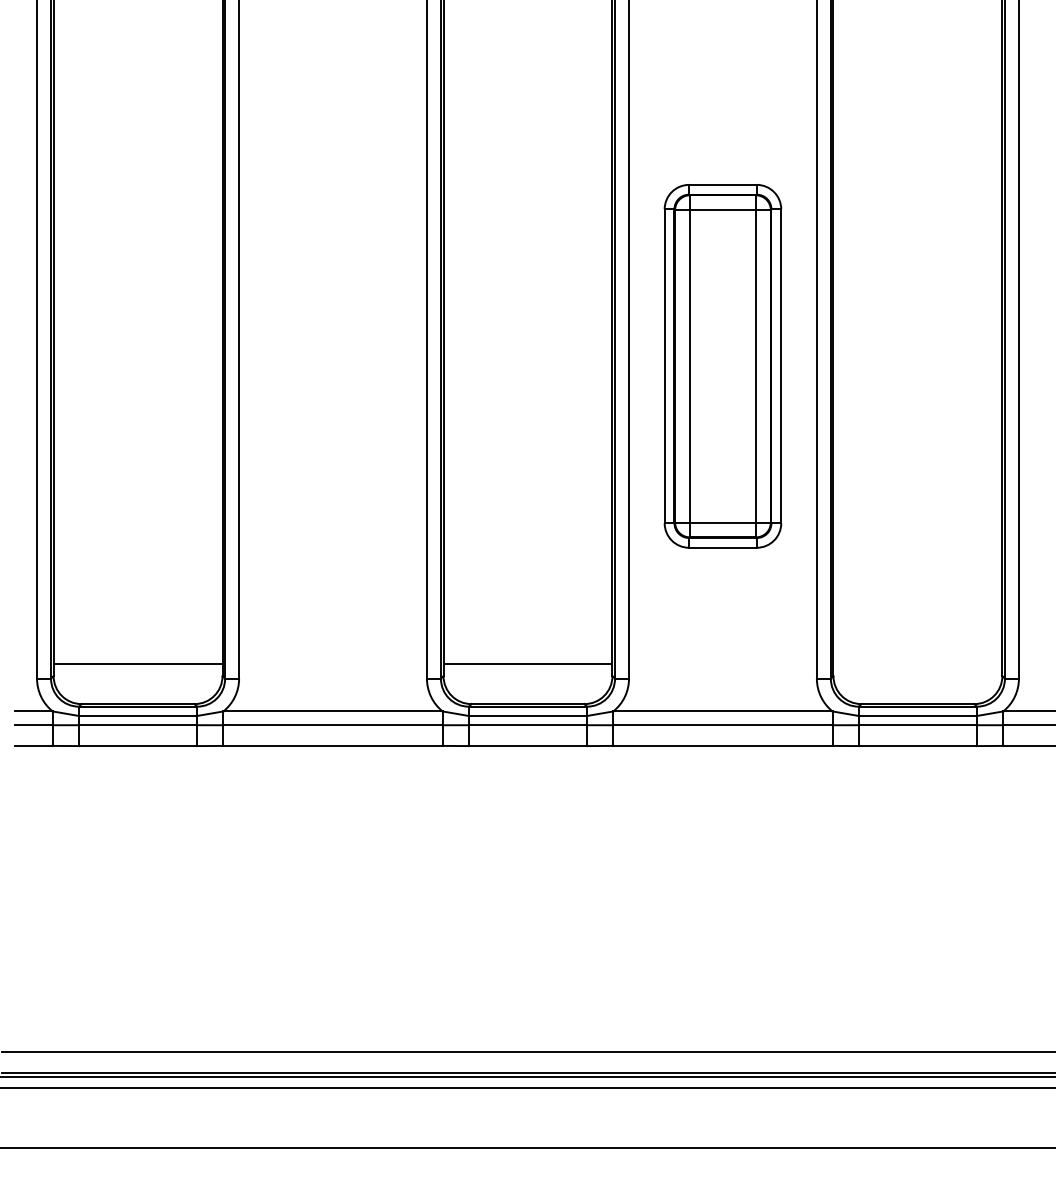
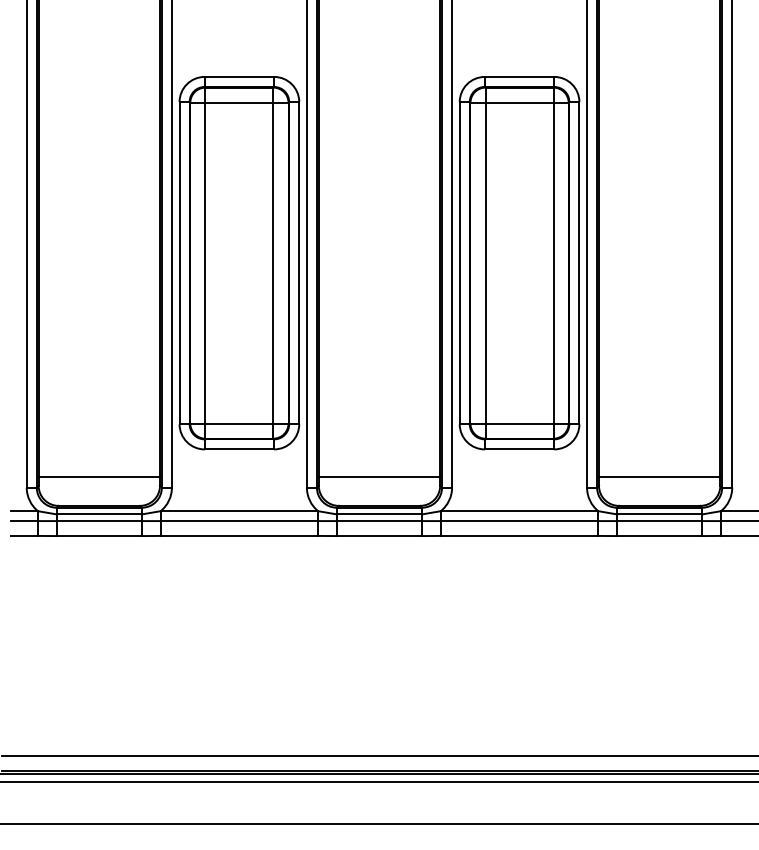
part: (332, 366) -> (239, 263), added
part: (722, 366) -> (519, 263), size x1.43
line: (917, 664) -> (659, 477), added

